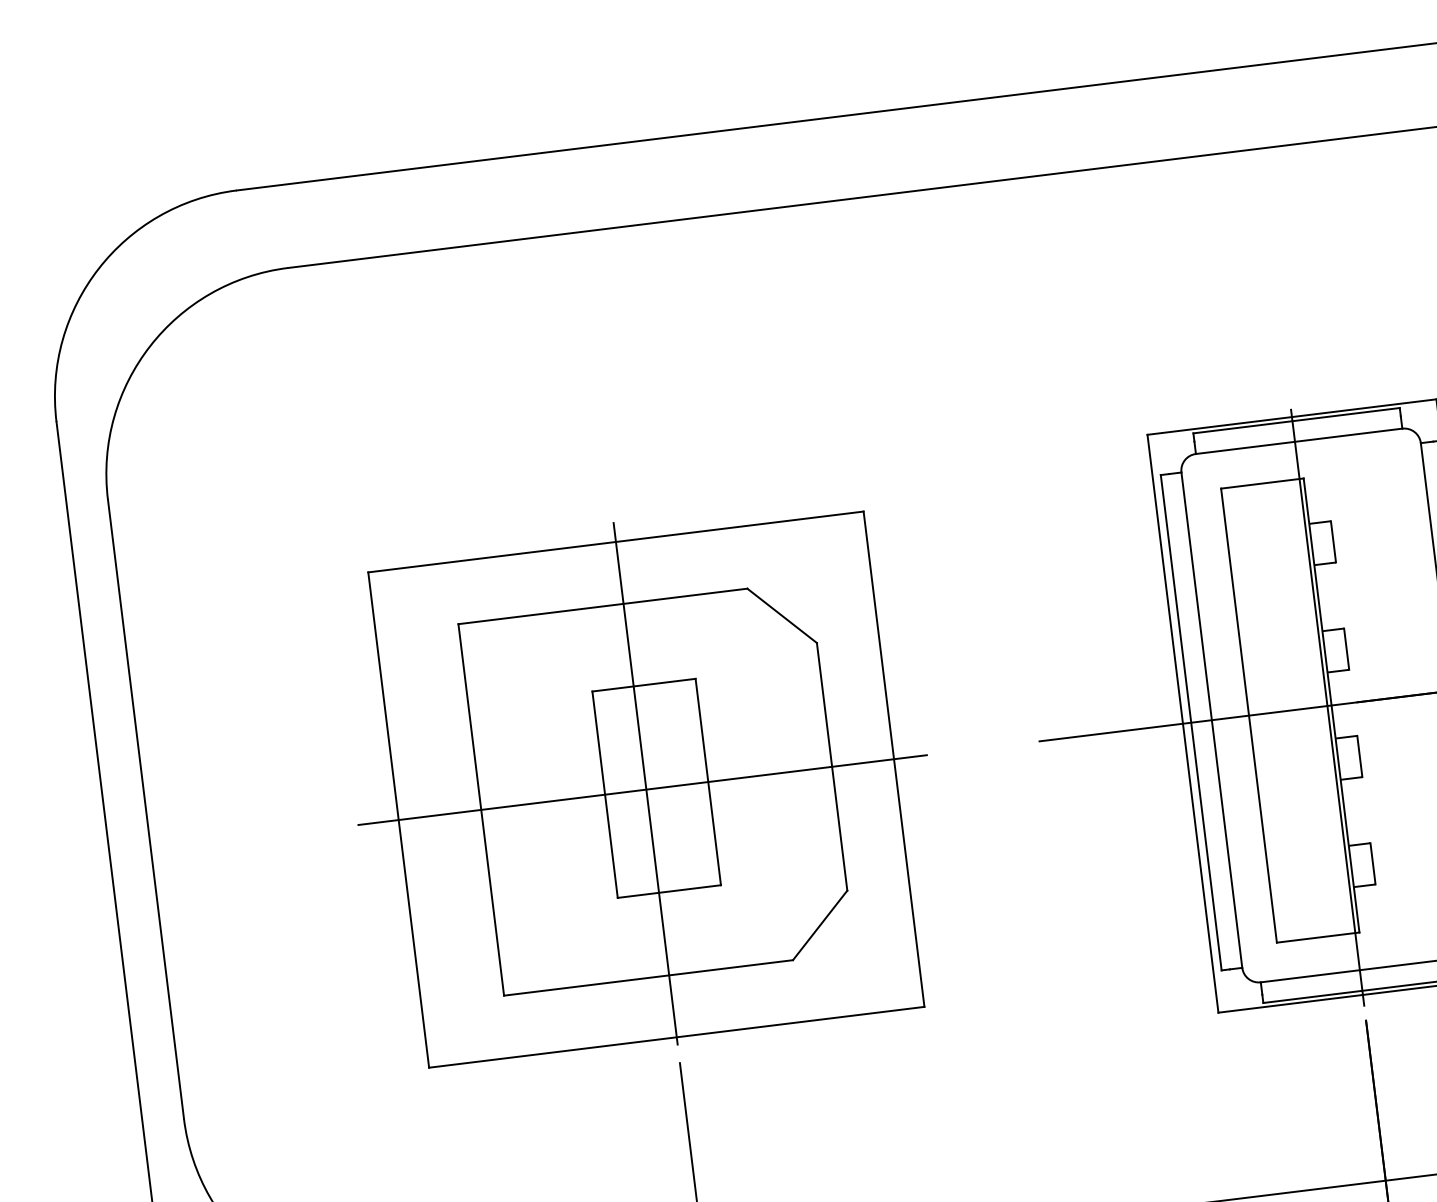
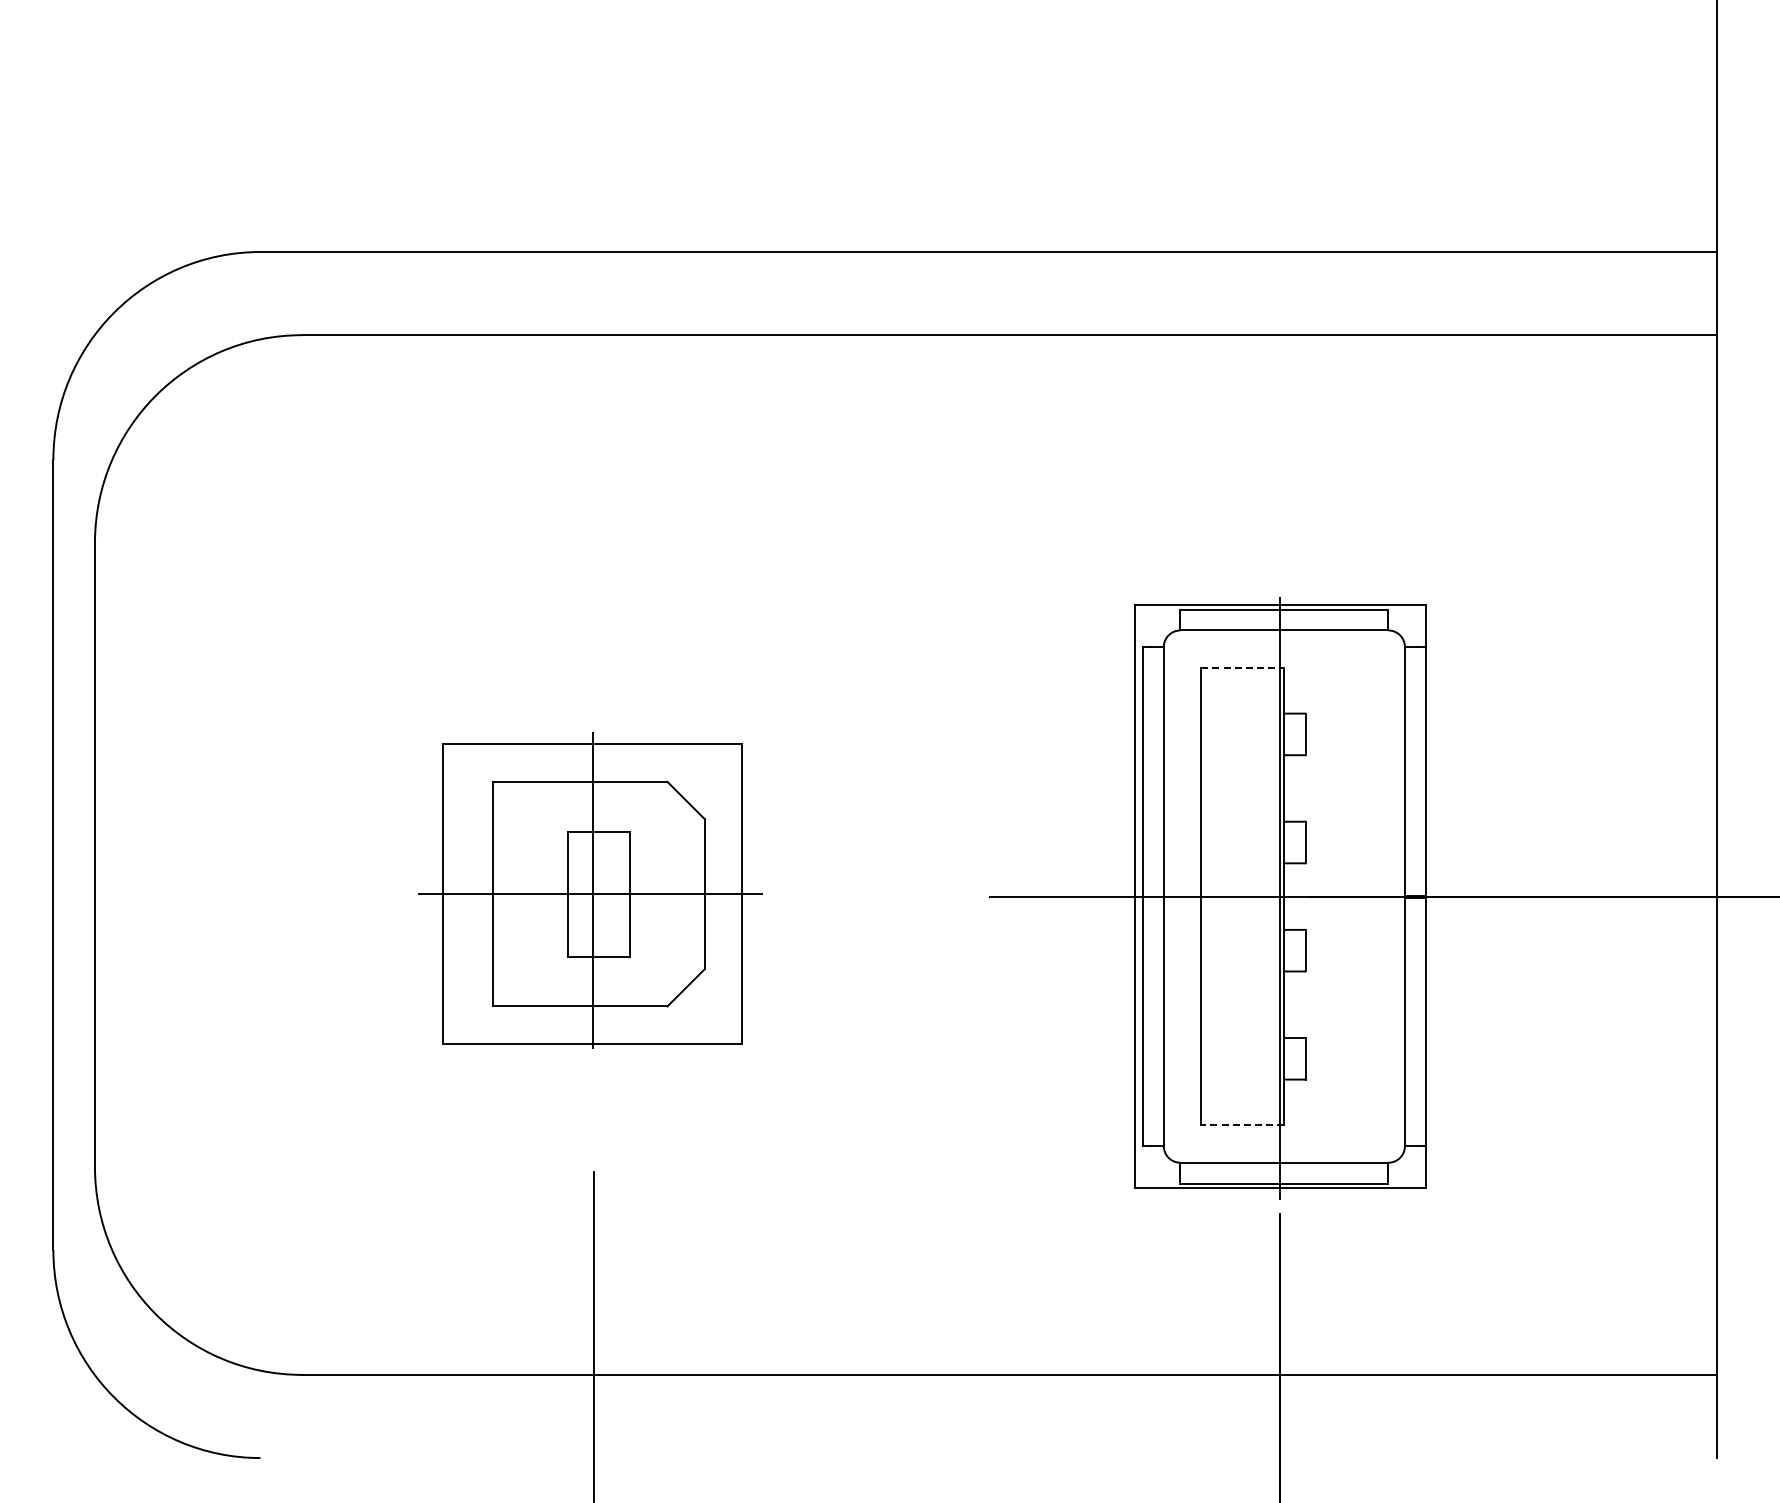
line: (1262, 483) -> (1242, 667), solid -> dashed
part: (642, 784) -> (590, 890), size x0.6
line: (1317, 937) -> (1242, 1125), solid -> dashed

